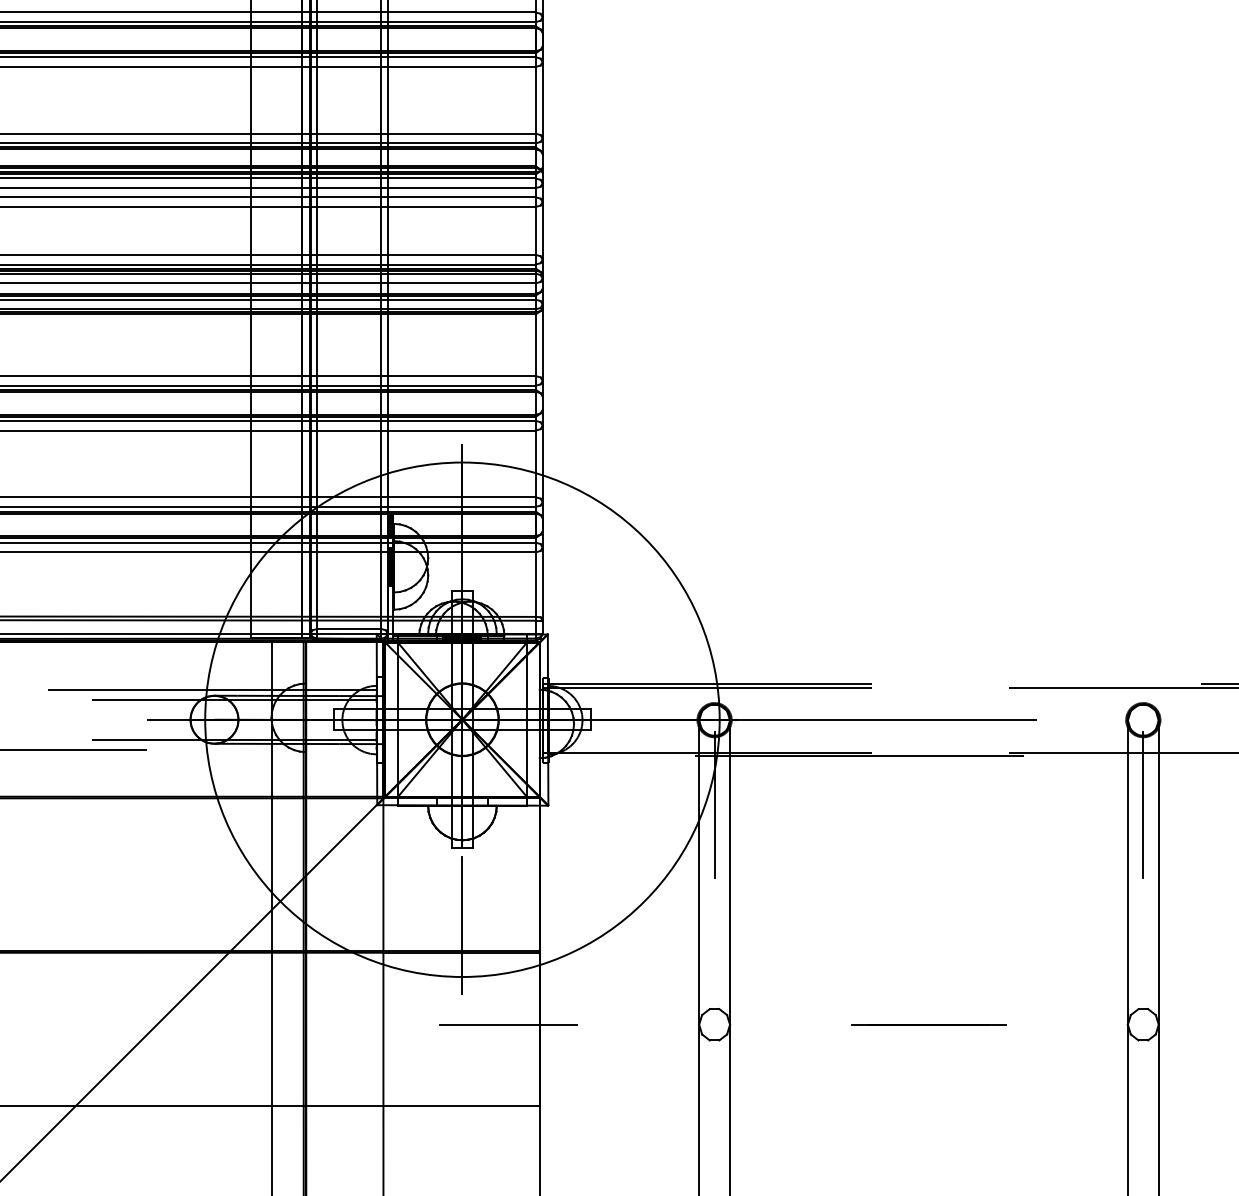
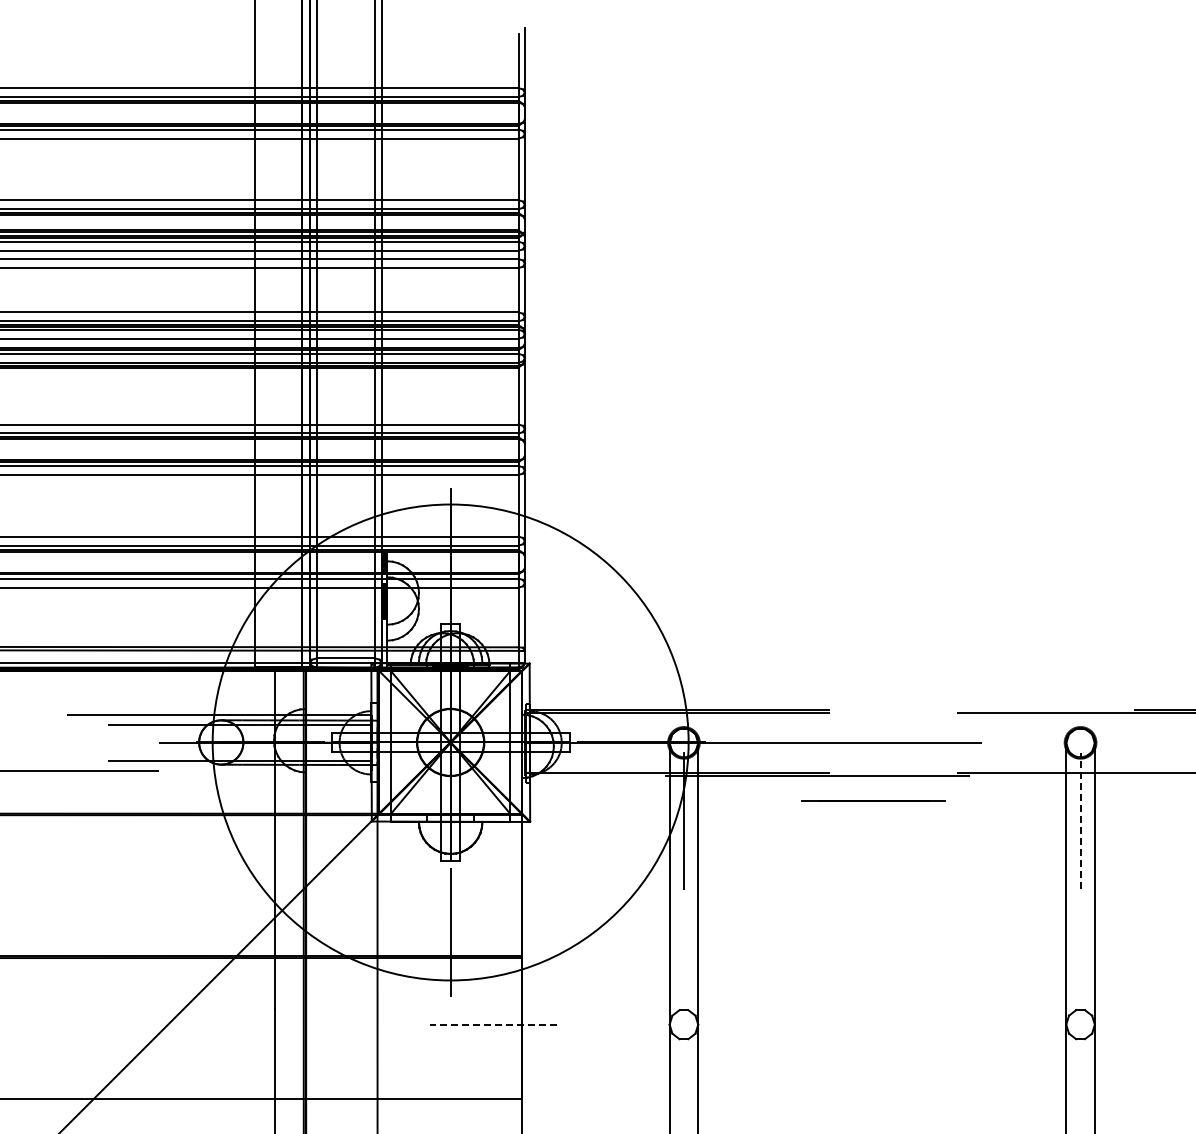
line: (1143, 805) -> (1080, 821), solid -> dashed
line: (508, 1024) -> (493, 1024), solid -> dashed
line: (929, 1024) -> (873, 800), moved

